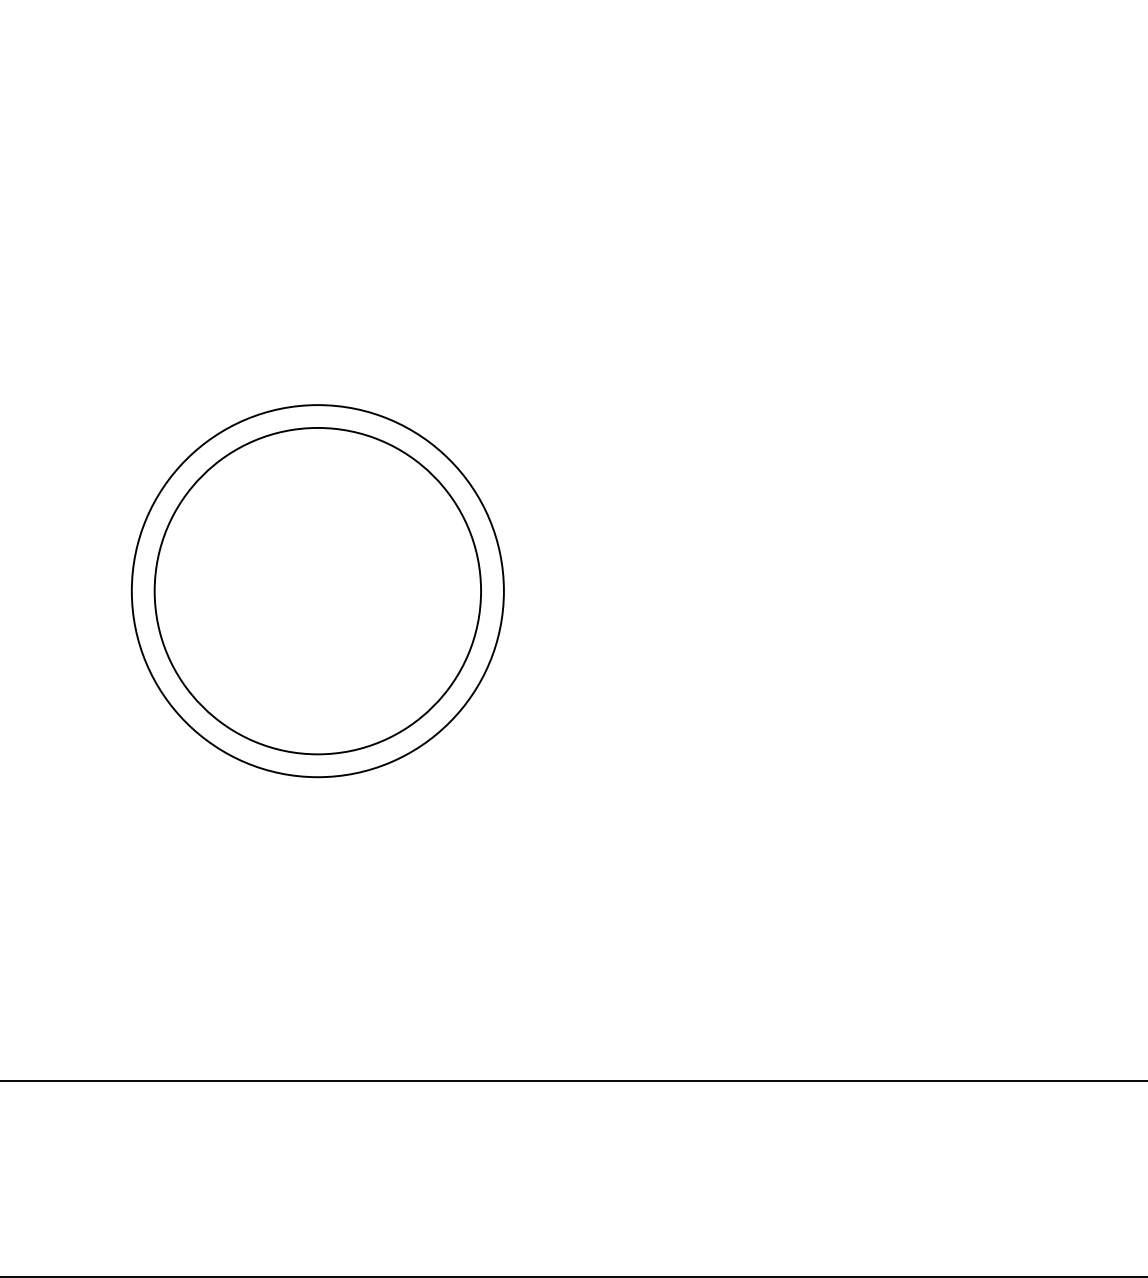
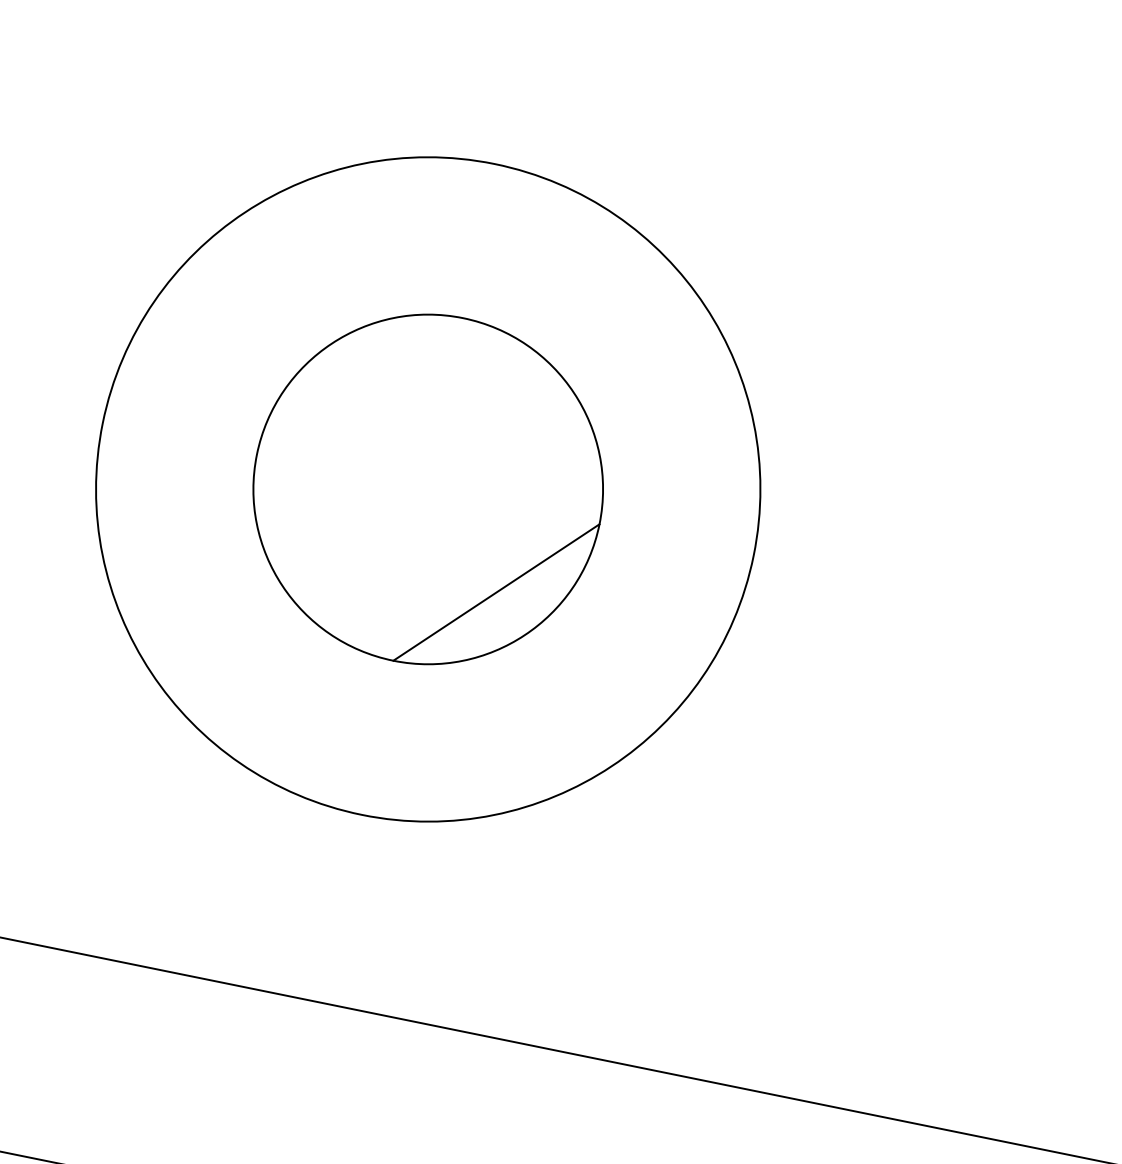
circle: (317, 591) -> (427, 489), size x1.67
line: (399, 672) -> (496, 592), added

